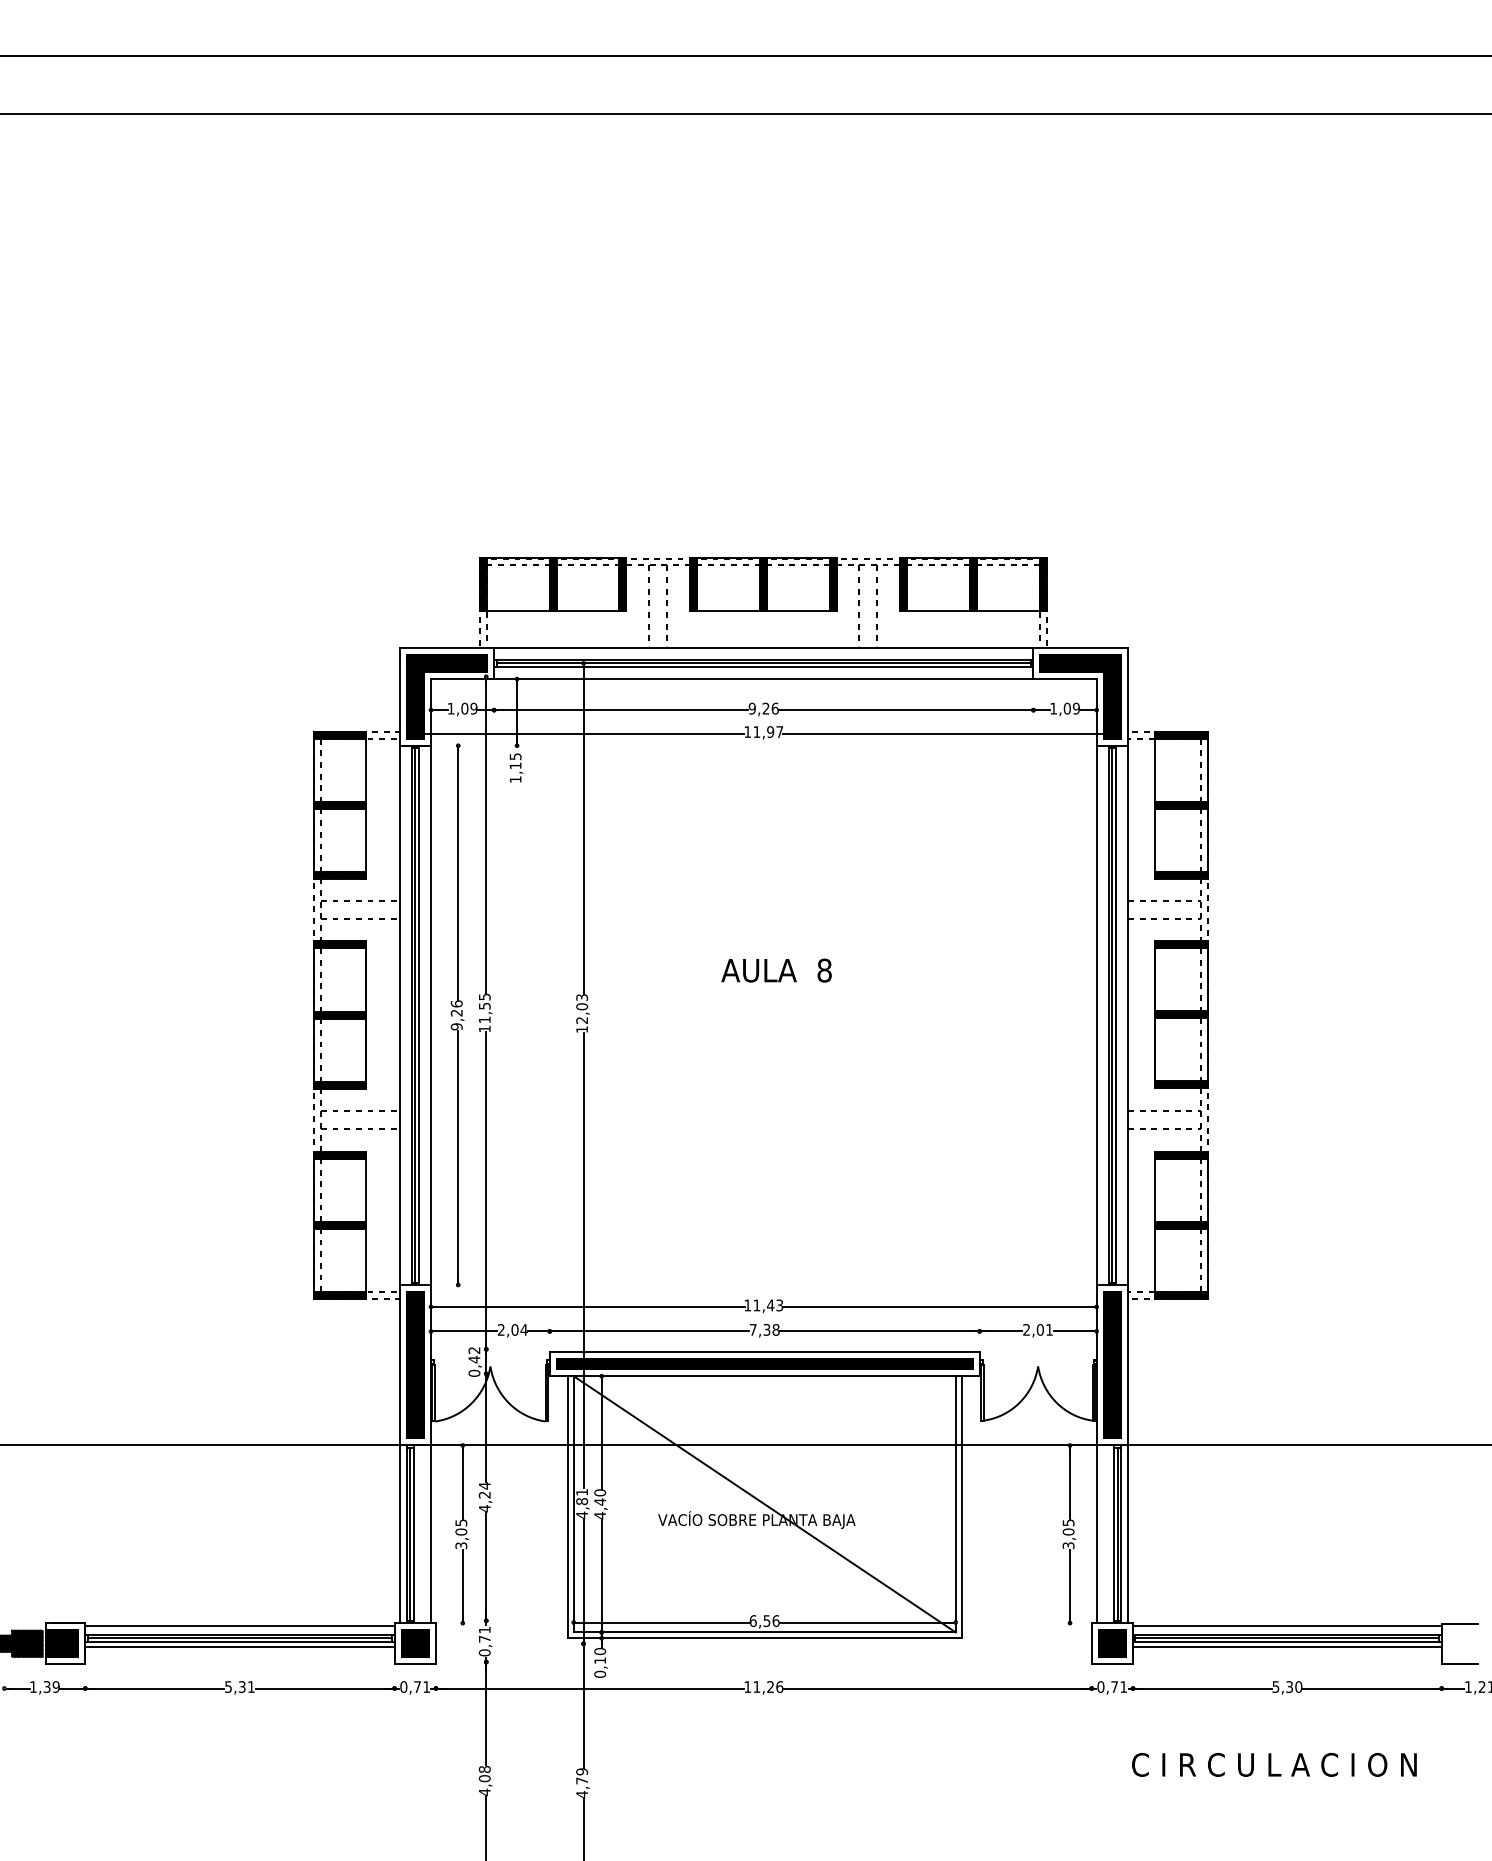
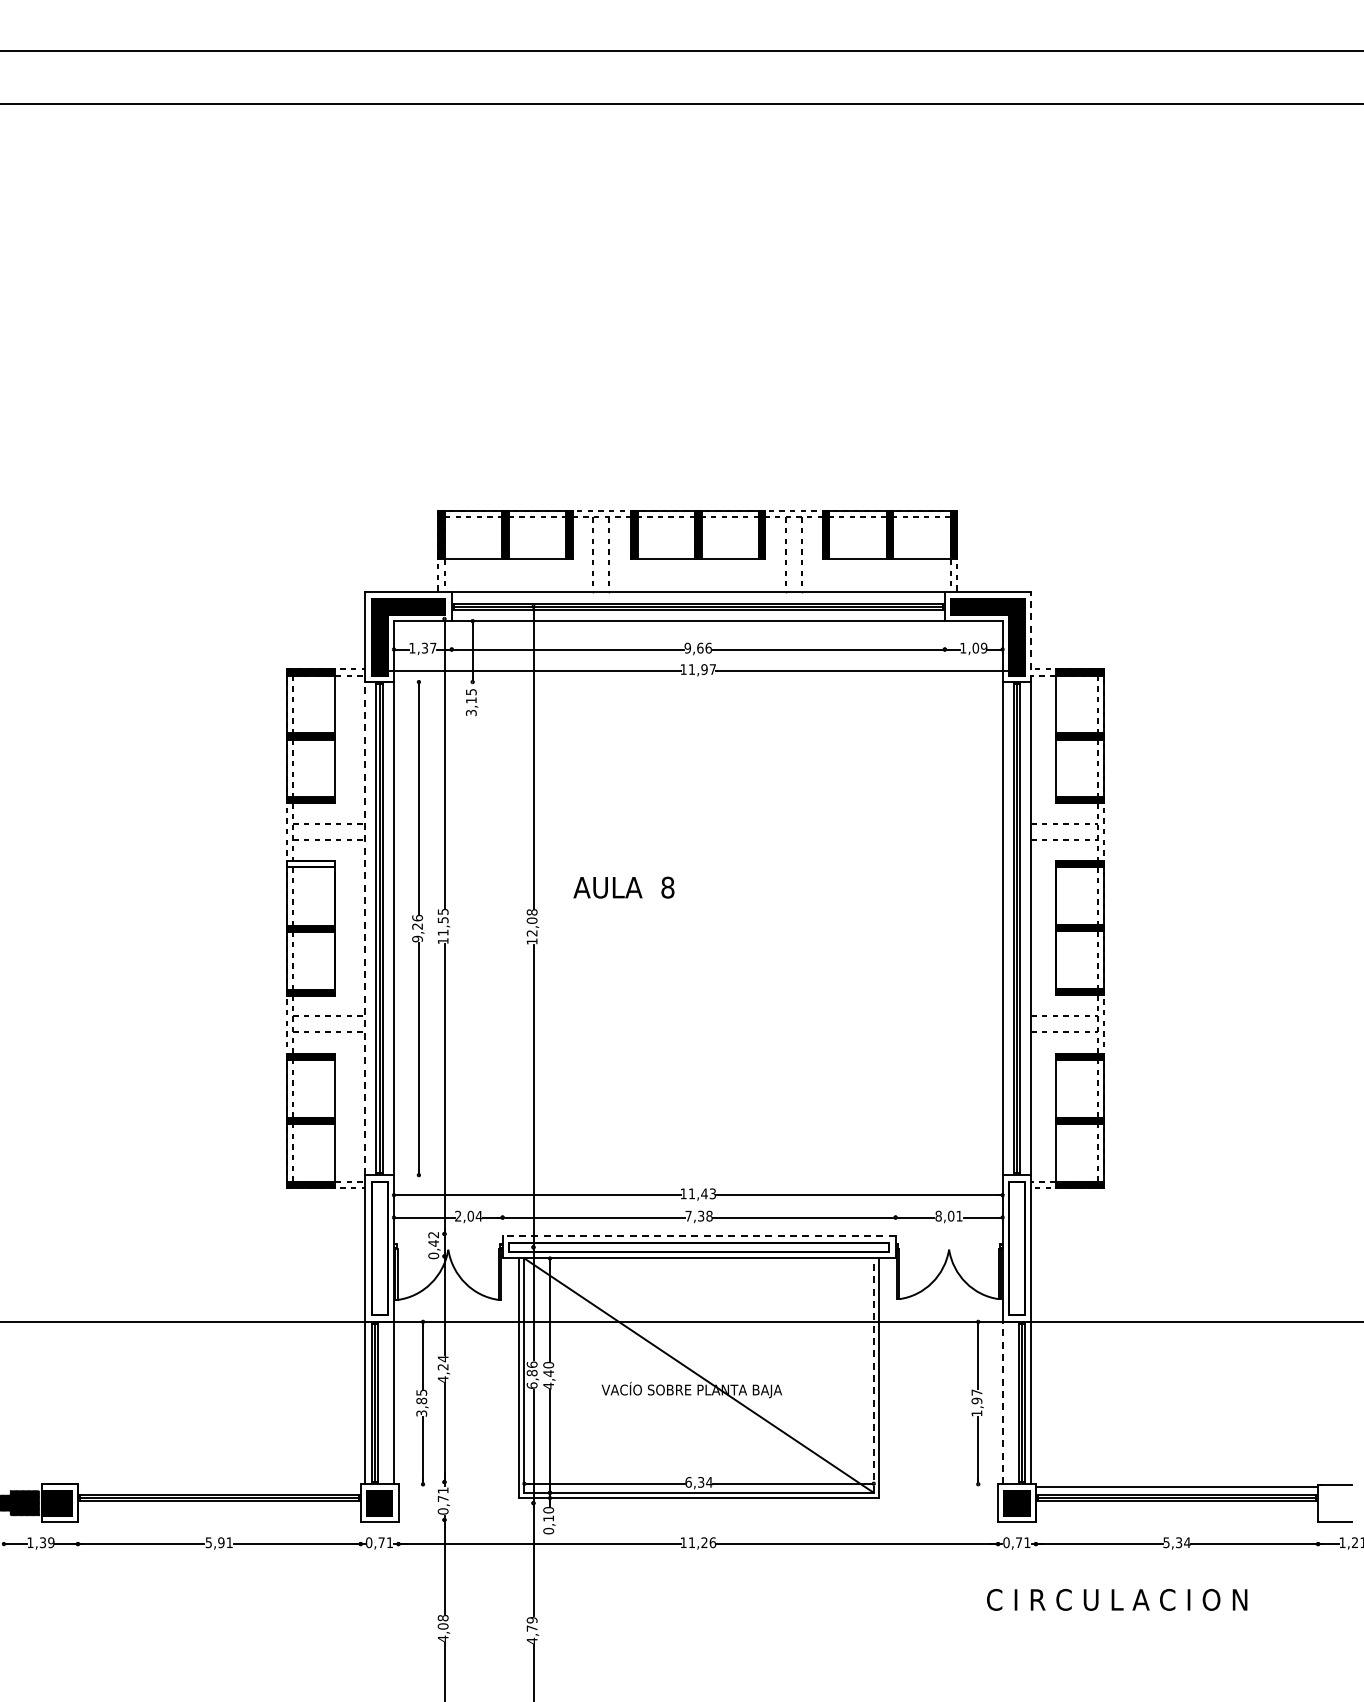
line: (1128, 696) -> (1031, 637), solid -> dashed
text: (468, 707) -> (428, 647), 1,09 -> 1,37
text: (766, 707) -> (700, 647), 9,26 -> 9,66
text: (514, 780) -> (470, 713), 1,15 -> 3,15
hatch: (339, 944) -> (310, 863), removed
text: (776, 970) -> (623, 887), moved
text: (581, 997) -> (531, 912), 12,03 -> 12,08
line: (399, 1015) -> (365, 928), solid -> dashed
text: (1026, 1329) -> (938, 1215), 2,01 -> 8,01
line: (764, 1352) -> (698, 1236), solid -> dashed
hatch: (765, 1364) -> (699, 1247), removed
hatch: (415, 1365) -> (379, 1248), removed
hatch: (1111, 1365) -> (1016, 1248), removed
text: (581, 1503) -> (531, 1374), 4,81 -> 6,86
line: (955, 1504) -> (873, 1375), solid -> dashed
text: (461, 1531) -> (421, 1400), 3,05 -> 3,85
text: (1068, 1533) -> (976, 1402), 3,05 -> 1,97
line: (1096, 1533) -> (1002, 1402), solid -> dashed
text: (771, 1621) -> (705, 1482), 6,56 -> 6,34
line: (239, 1625) -> (218, 1486), removed
line: (239, 1647) -> (218, 1506), removed
line: (1286, 1647) -> (1176, 1506), removed
text: (242, 1686) -> (221, 1542), 5,31 -> 5,91
text: (1298, 1686) -> (1187, 1542), 5,30 -> 5,34
text: (1274, 1764) -> (1117, 1599), moved

